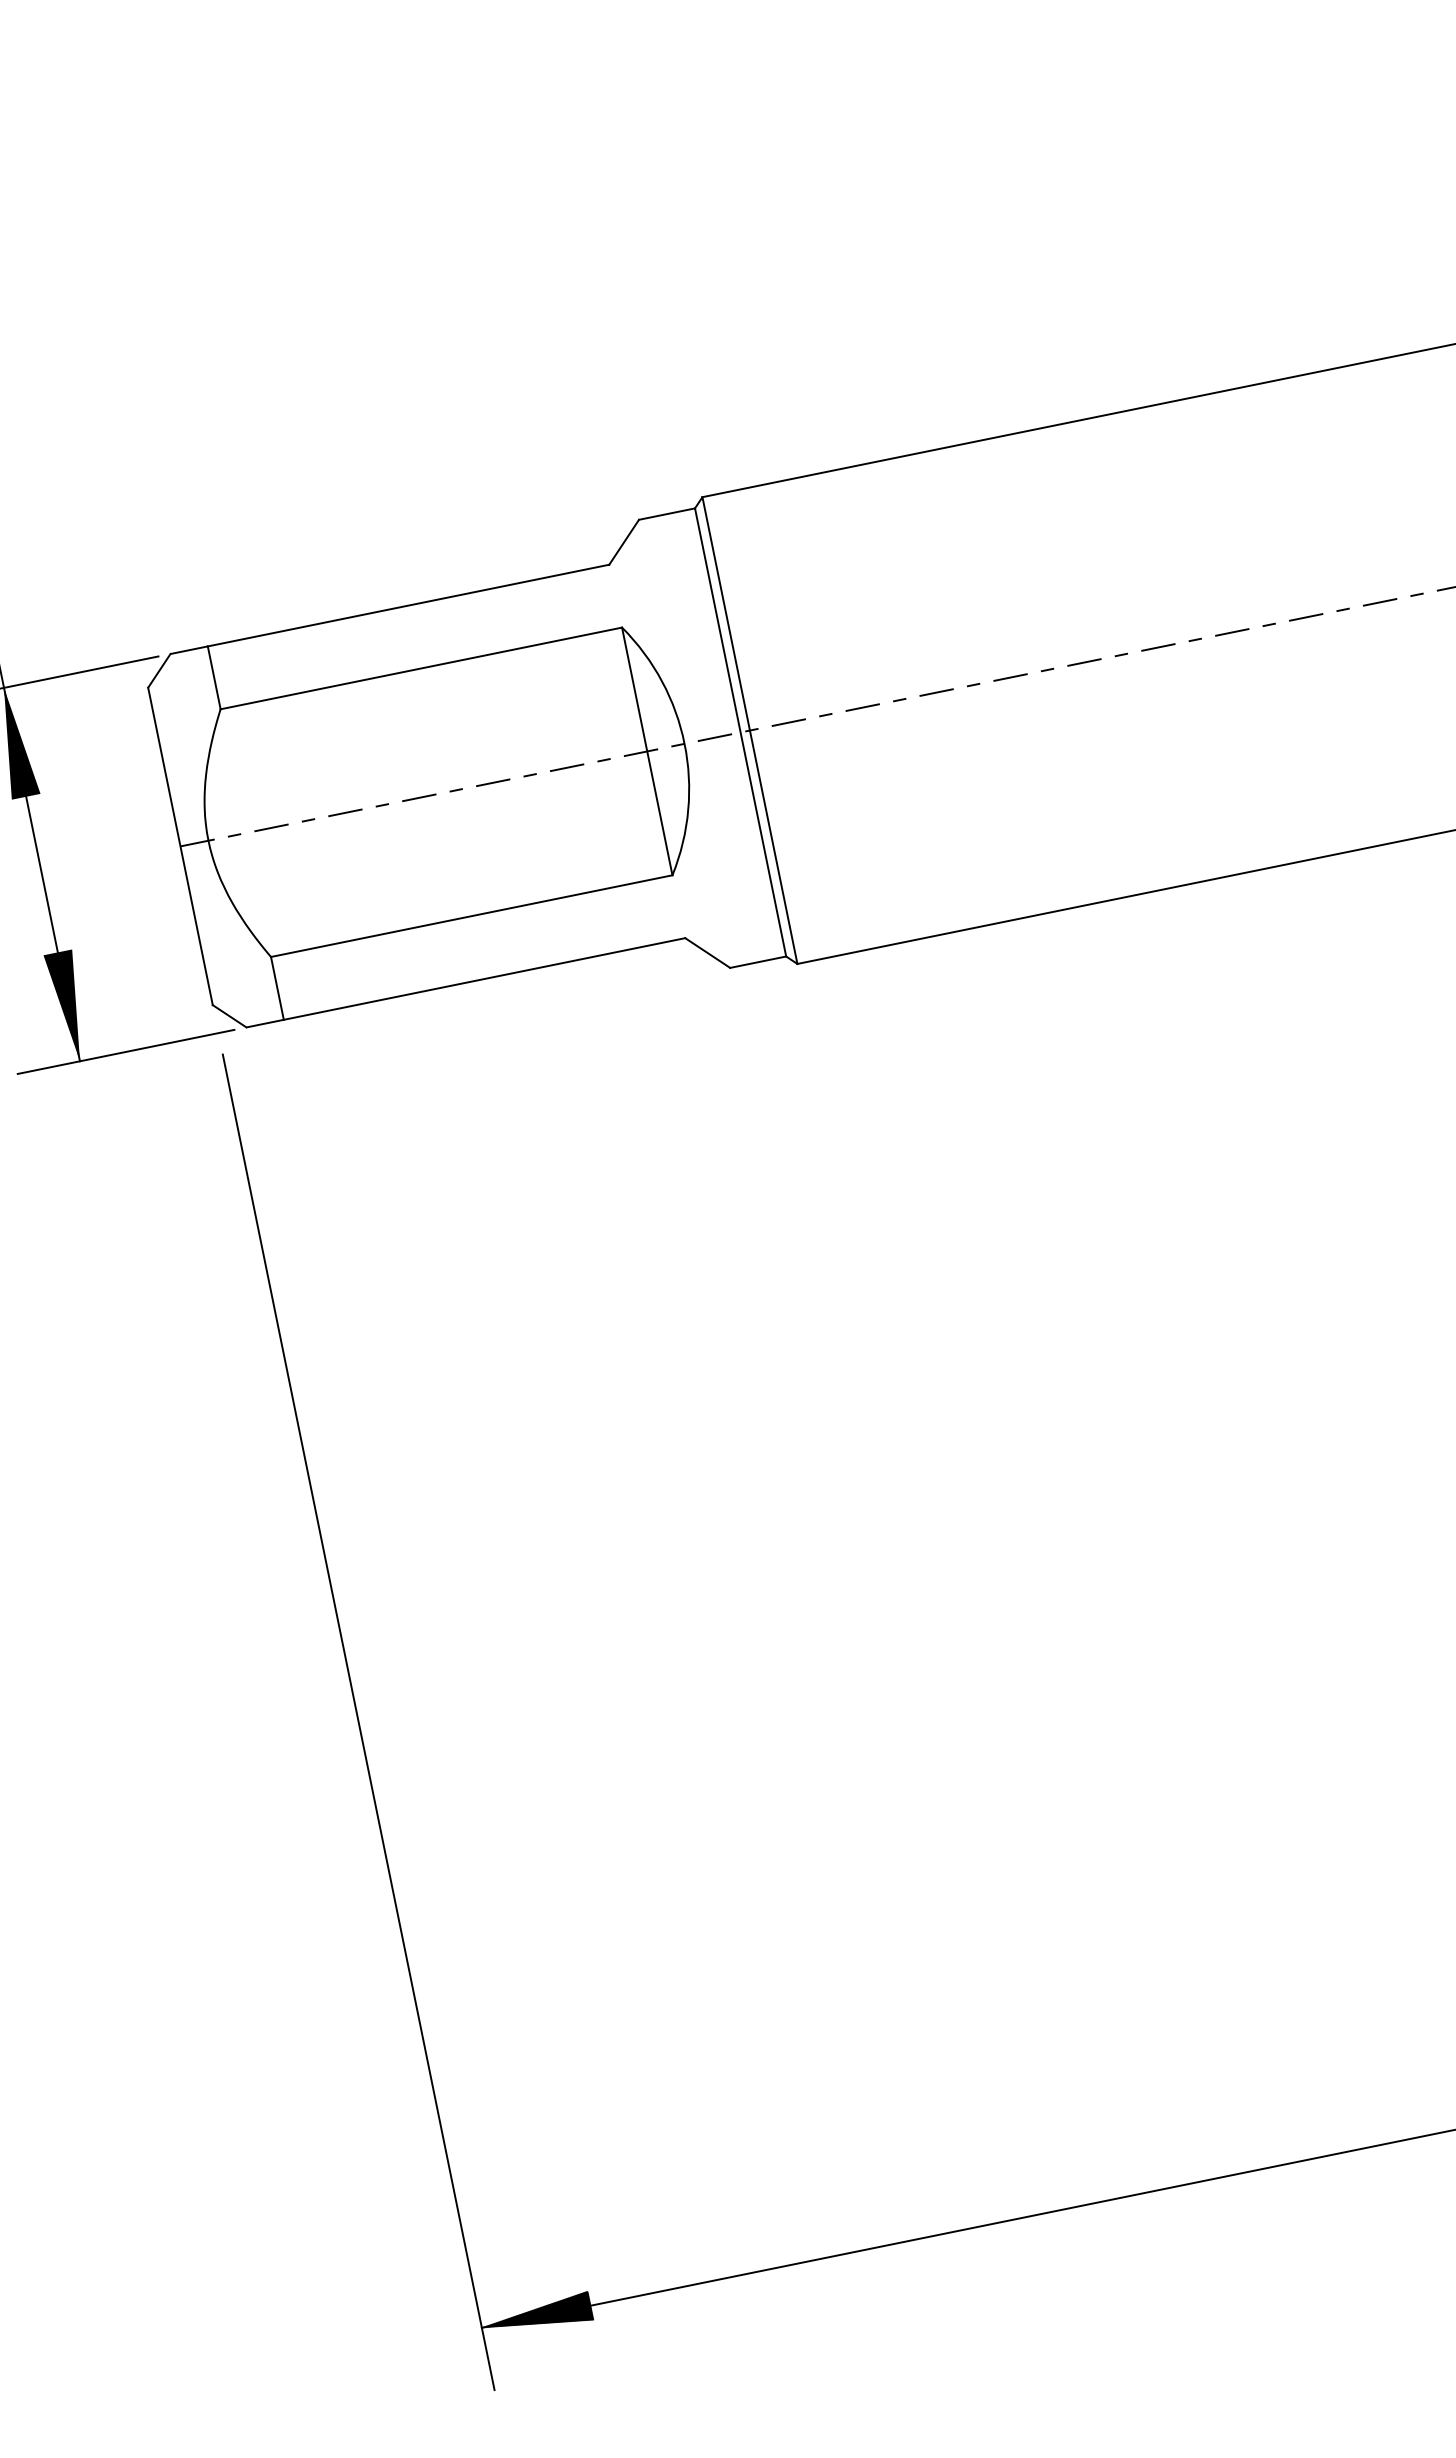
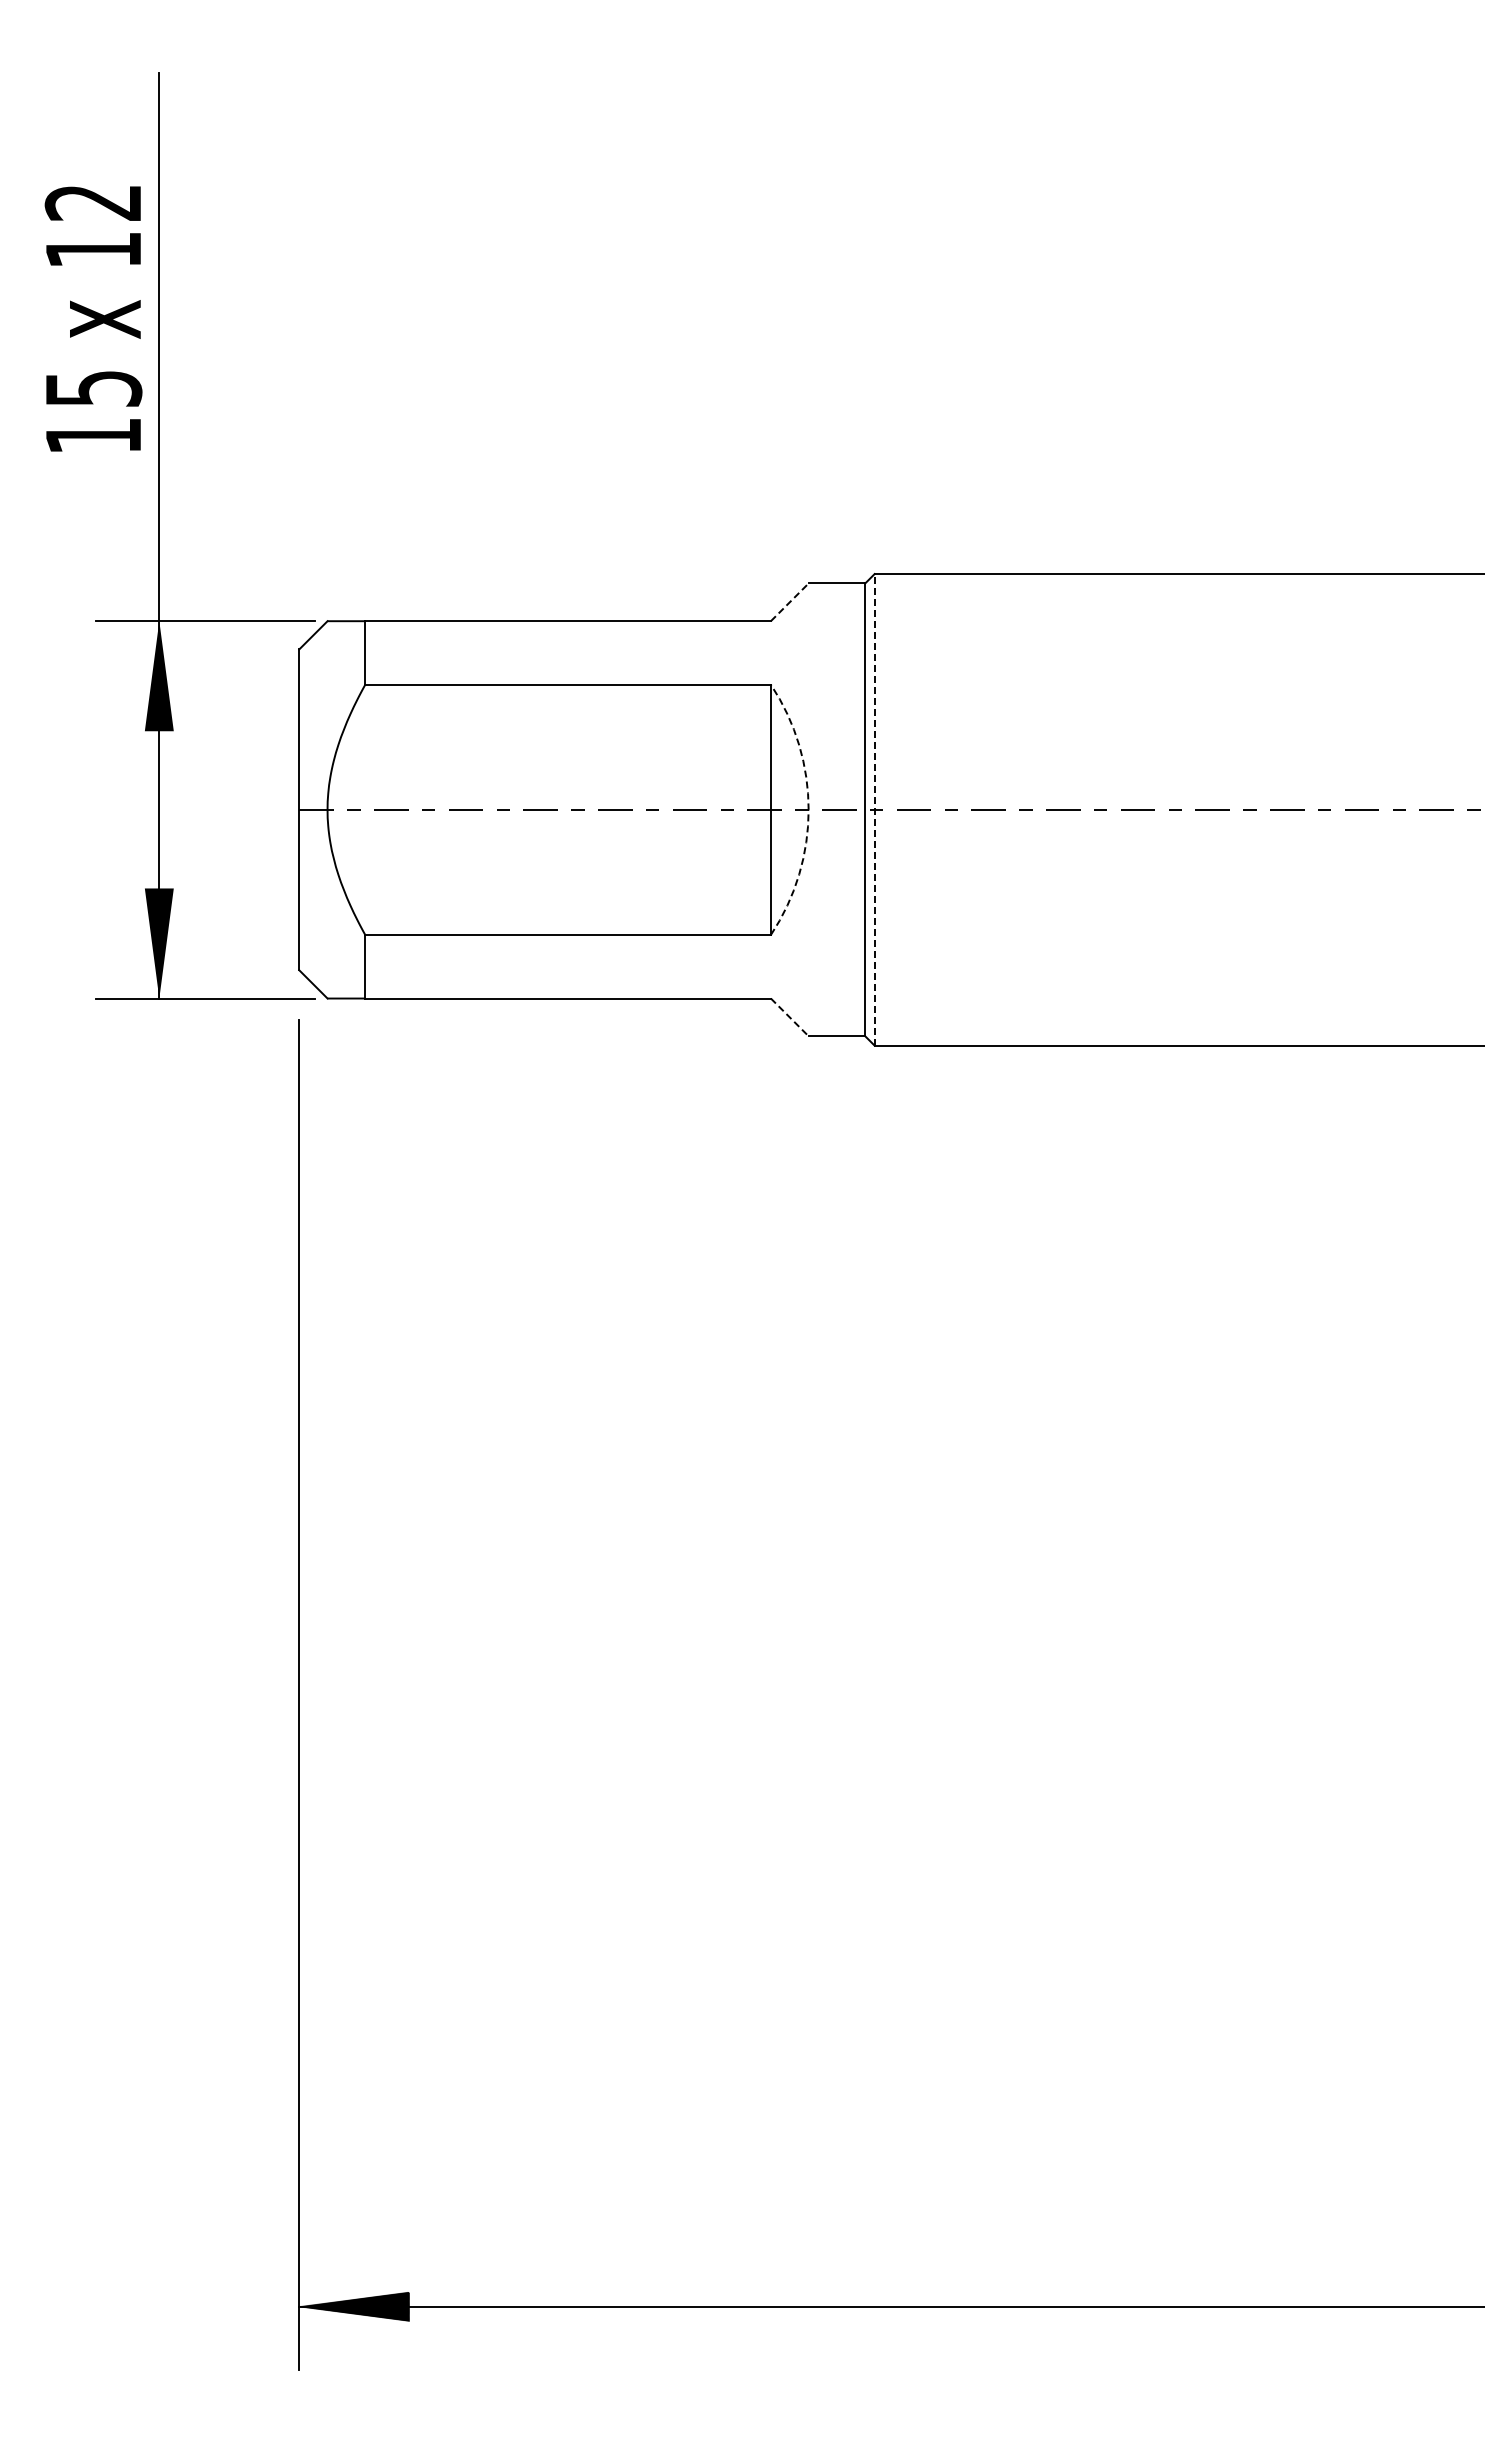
line: (623, 542) -> (789, 602), solid -> dashed
line: (749, 730) -> (874, 809), solid -> dashed
arc: (684, 743) -> (808, 809), solid -> dashed
line: (707, 953) -> (789, 1017), solid -> dashed

